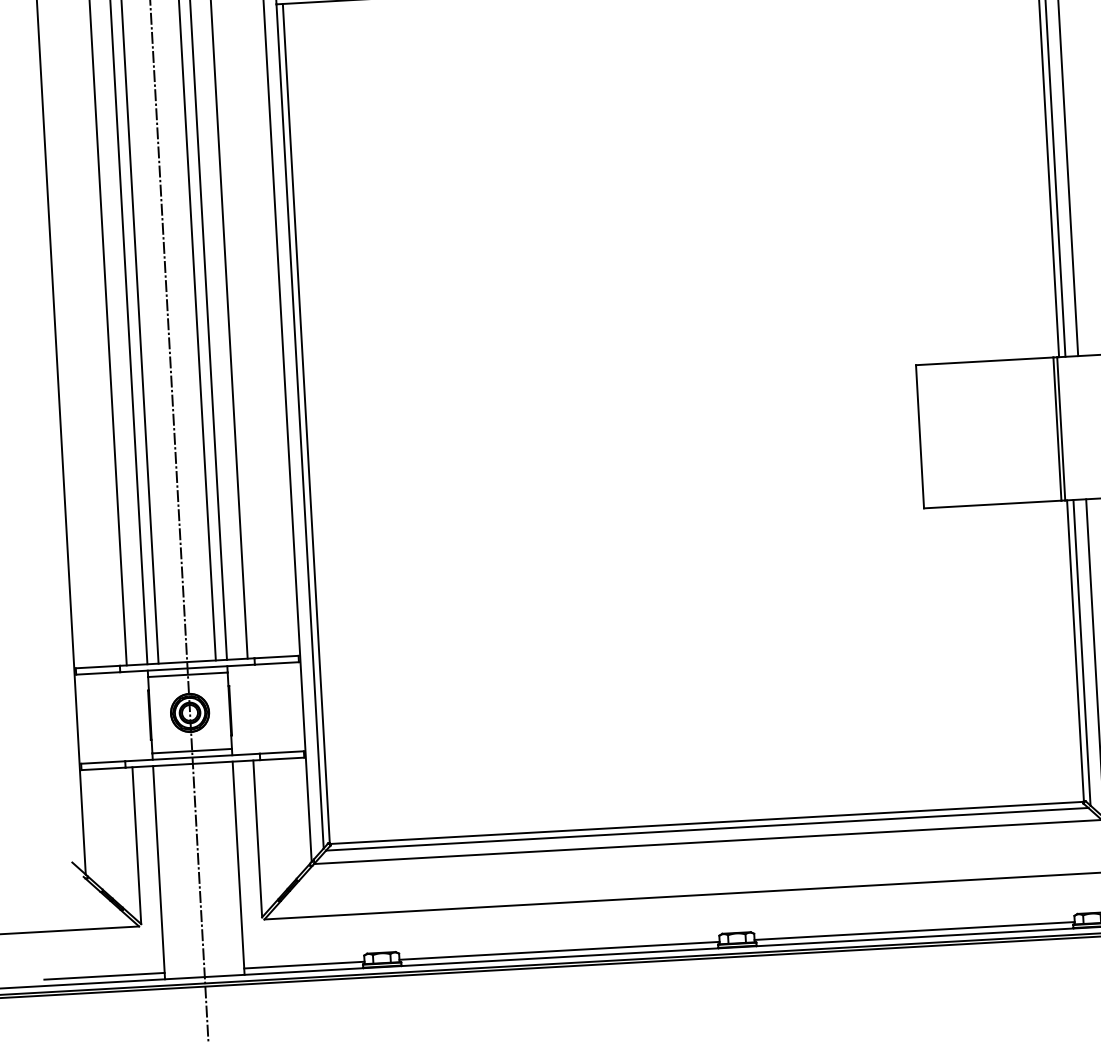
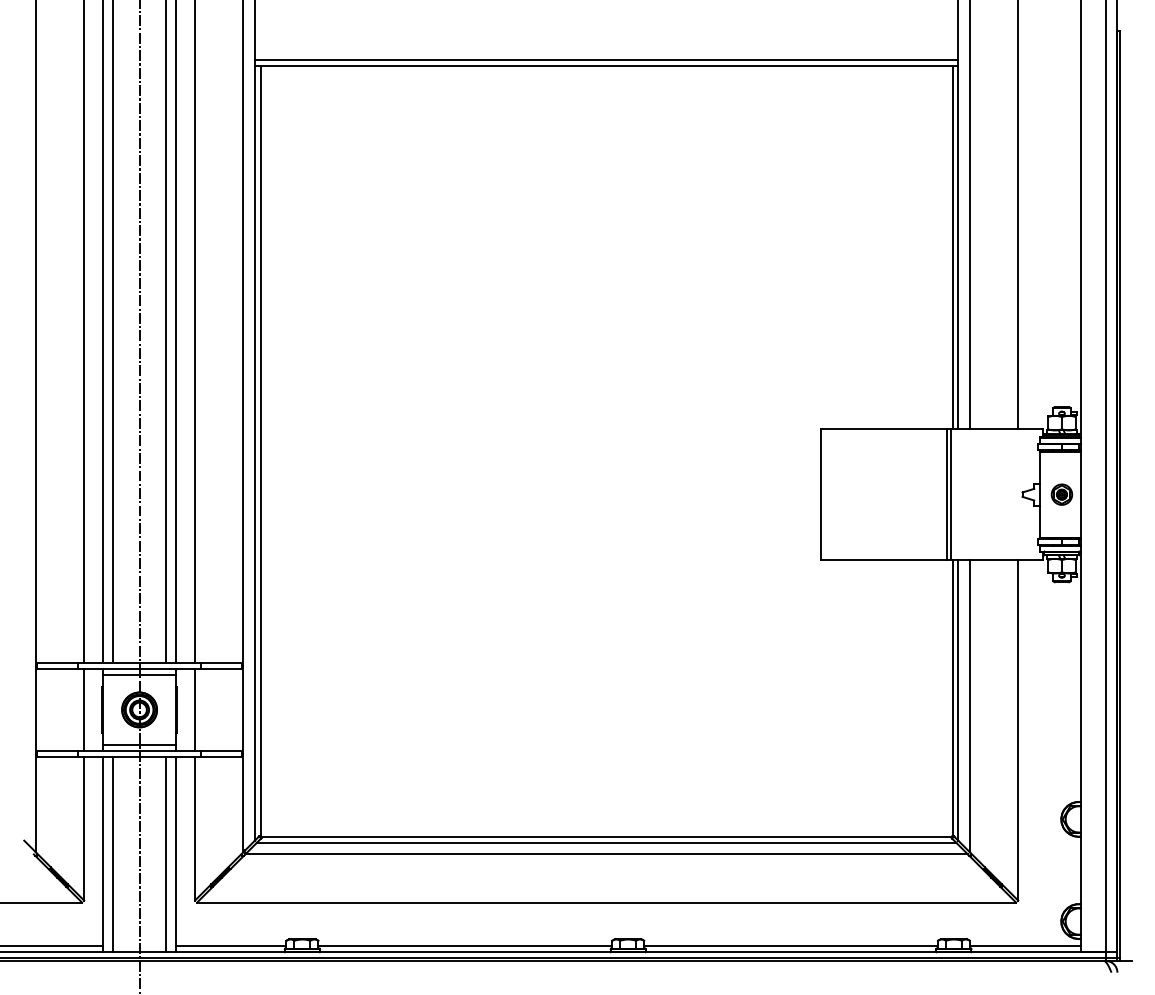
line: (250, 709) -> (195, 709), added
line: (129, 715) -> (84, 709), added
line: (227, 868) -> (165, 854), added
line: (170, 872) -> (113, 854), added

